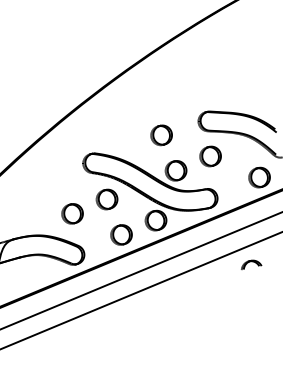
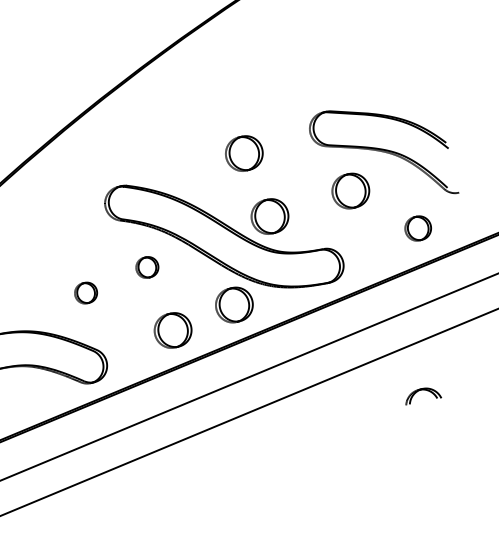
part: (210, 156) -> (350, 191), moved
part: (259, 177) -> (418, 228), size x0.7
part: (106, 199) -> (146, 267), size x0.6
part: (72, 213) -> (86, 292), size x0.6
part: (251, 264) -> (423, 395), moved

